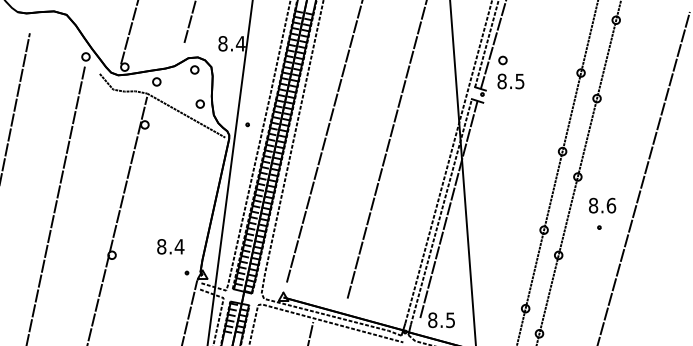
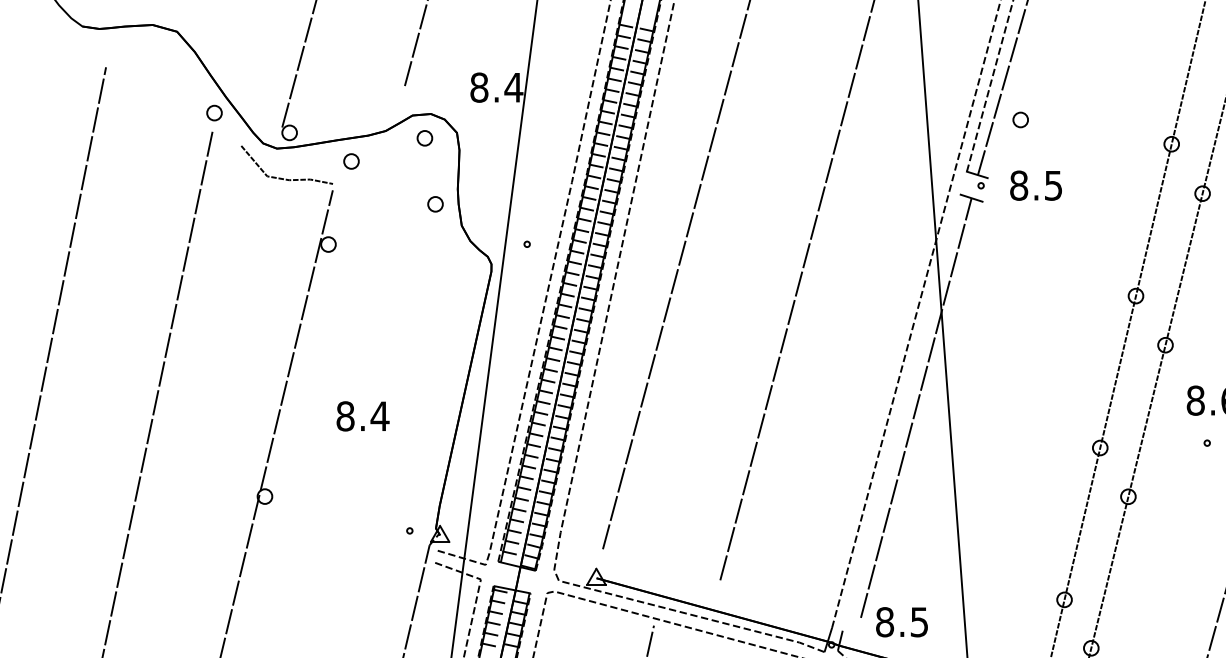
text: (510, 81) -> (1035, 185), moved
line: (186, 115) -> (408, 226), removed
line: (440, 211) -> (899, 411), removed
text: (170, 246) -> (362, 415), moved

